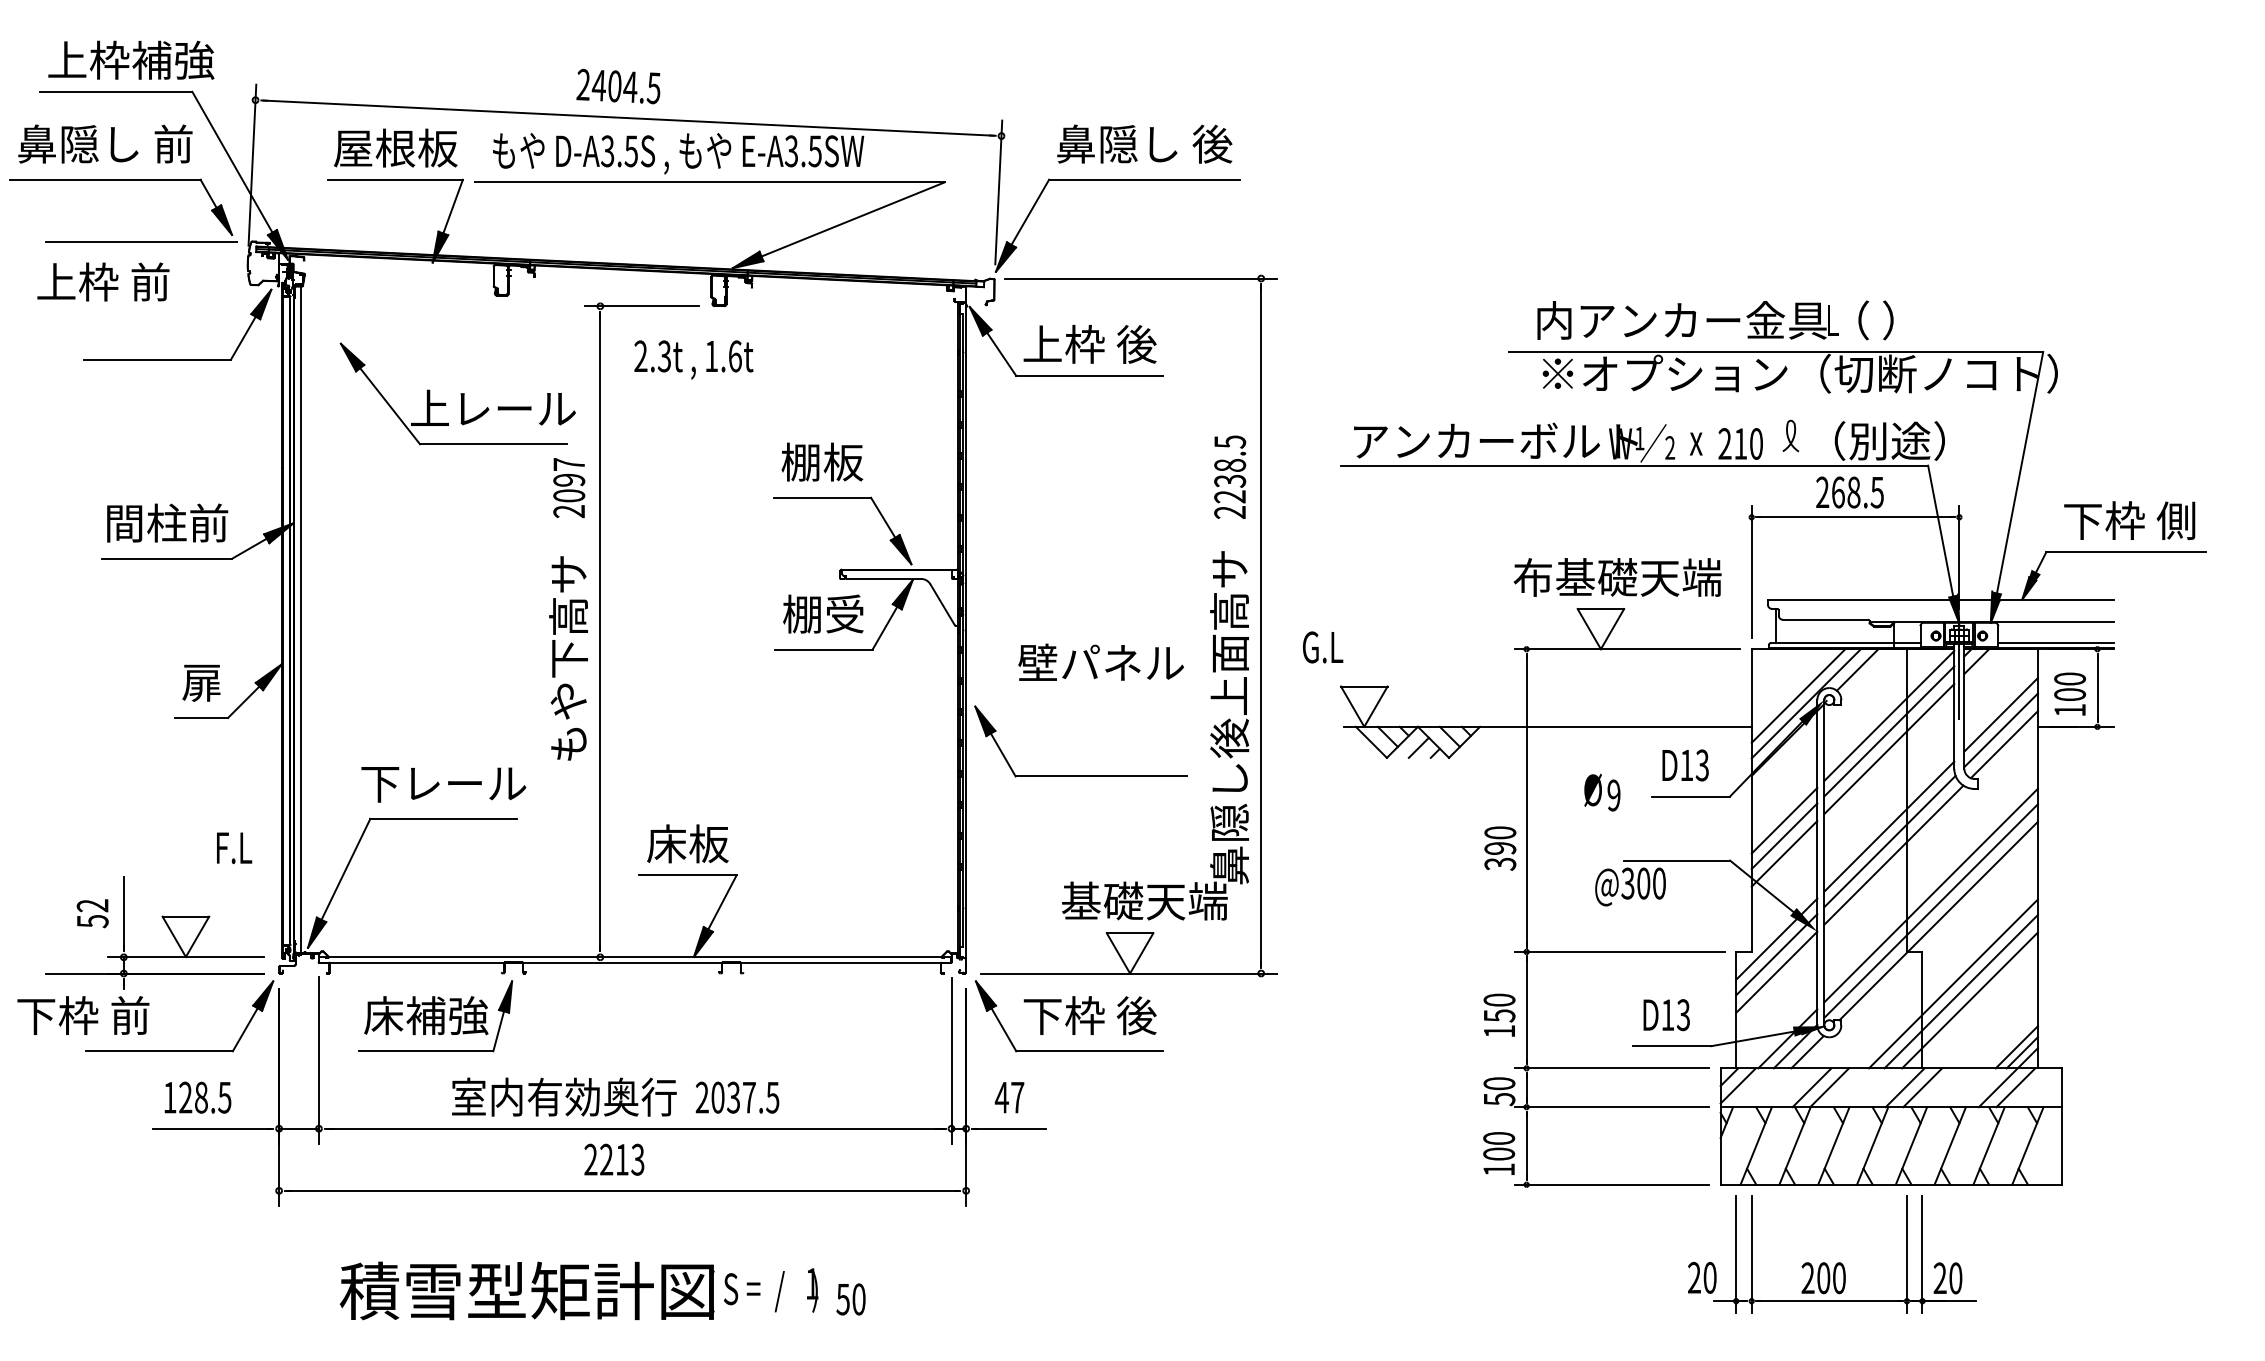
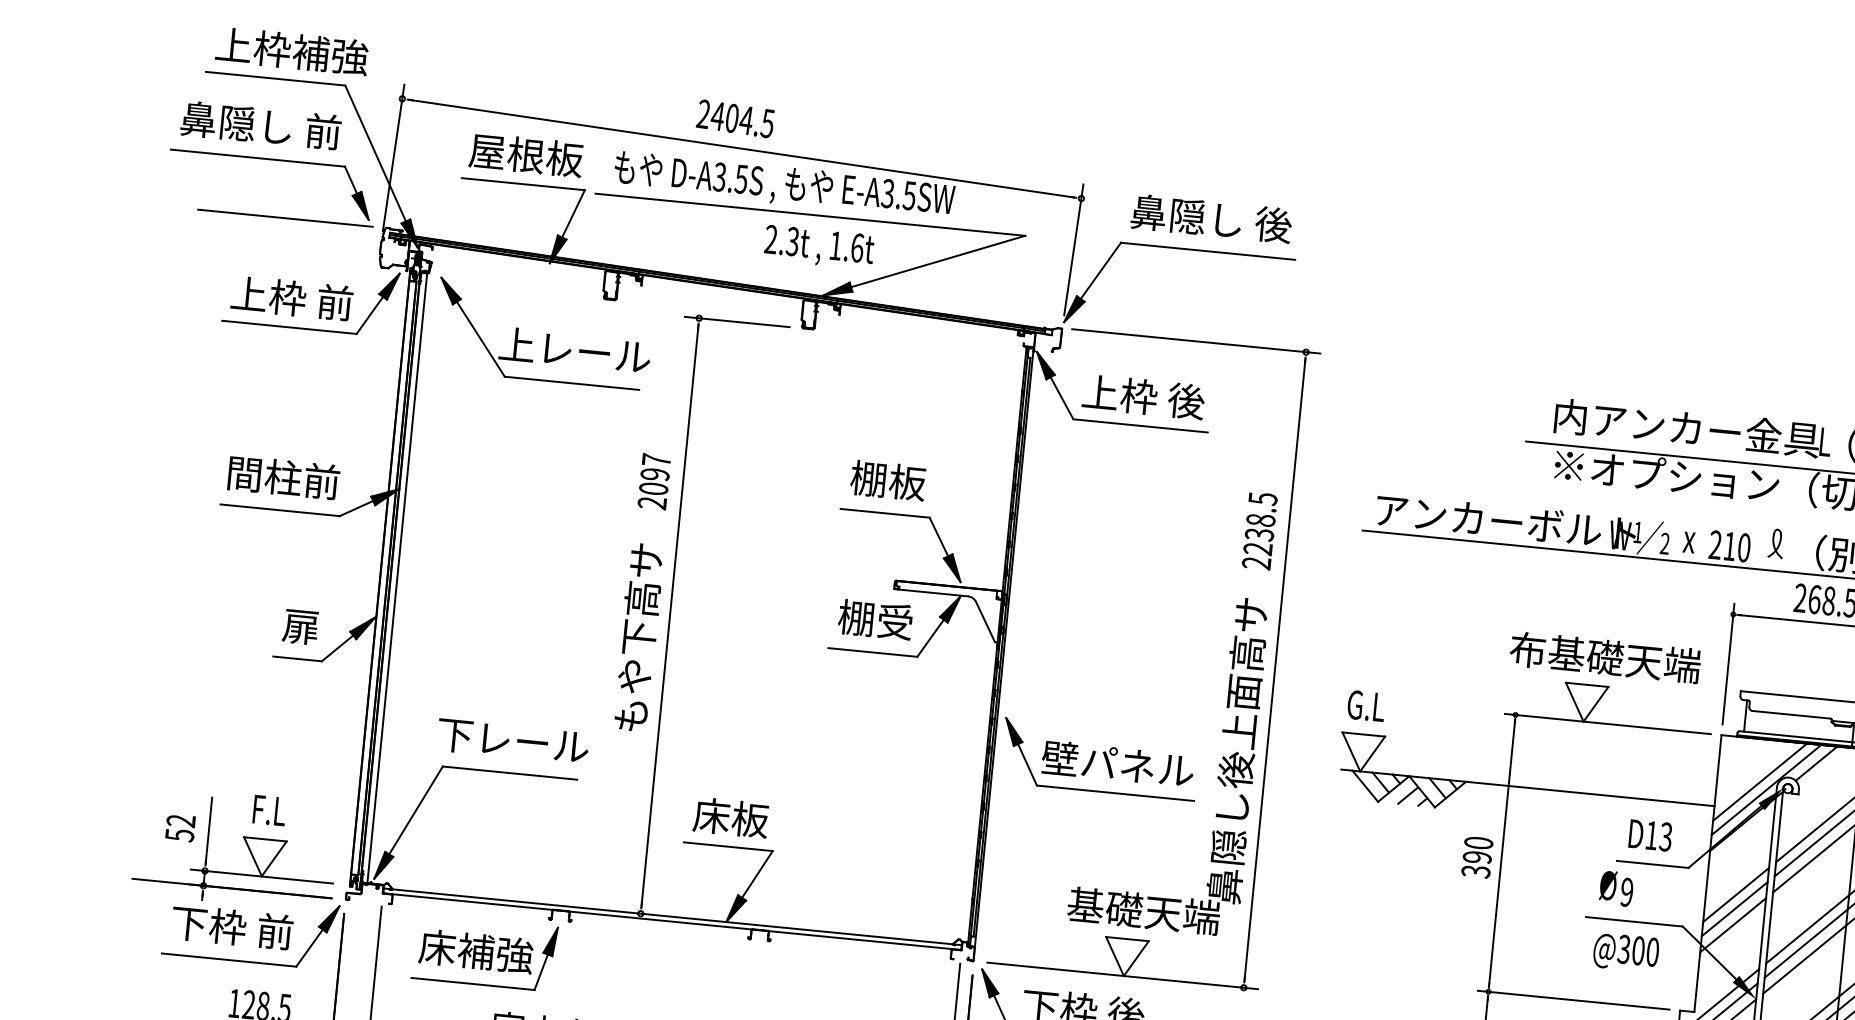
text: (103, 281) -> (292, 297), moved
text: (693, 359) -> (818, 247), moved
part: (457, 393) -> (543, 333), moved
text: (1323, 647) -> (1366, 706), moved
text: (1100, 661) -> (1117, 762), moved
text: (1602, 792) -> (1616, 888), moved
text: (234, 848) -> (269, 810), moved
text: (1500, 848) -> (1477, 857), moved
text: (1630, 886) -> (1626, 952), moved
text: (83, 1015) -> (232, 927), moved

